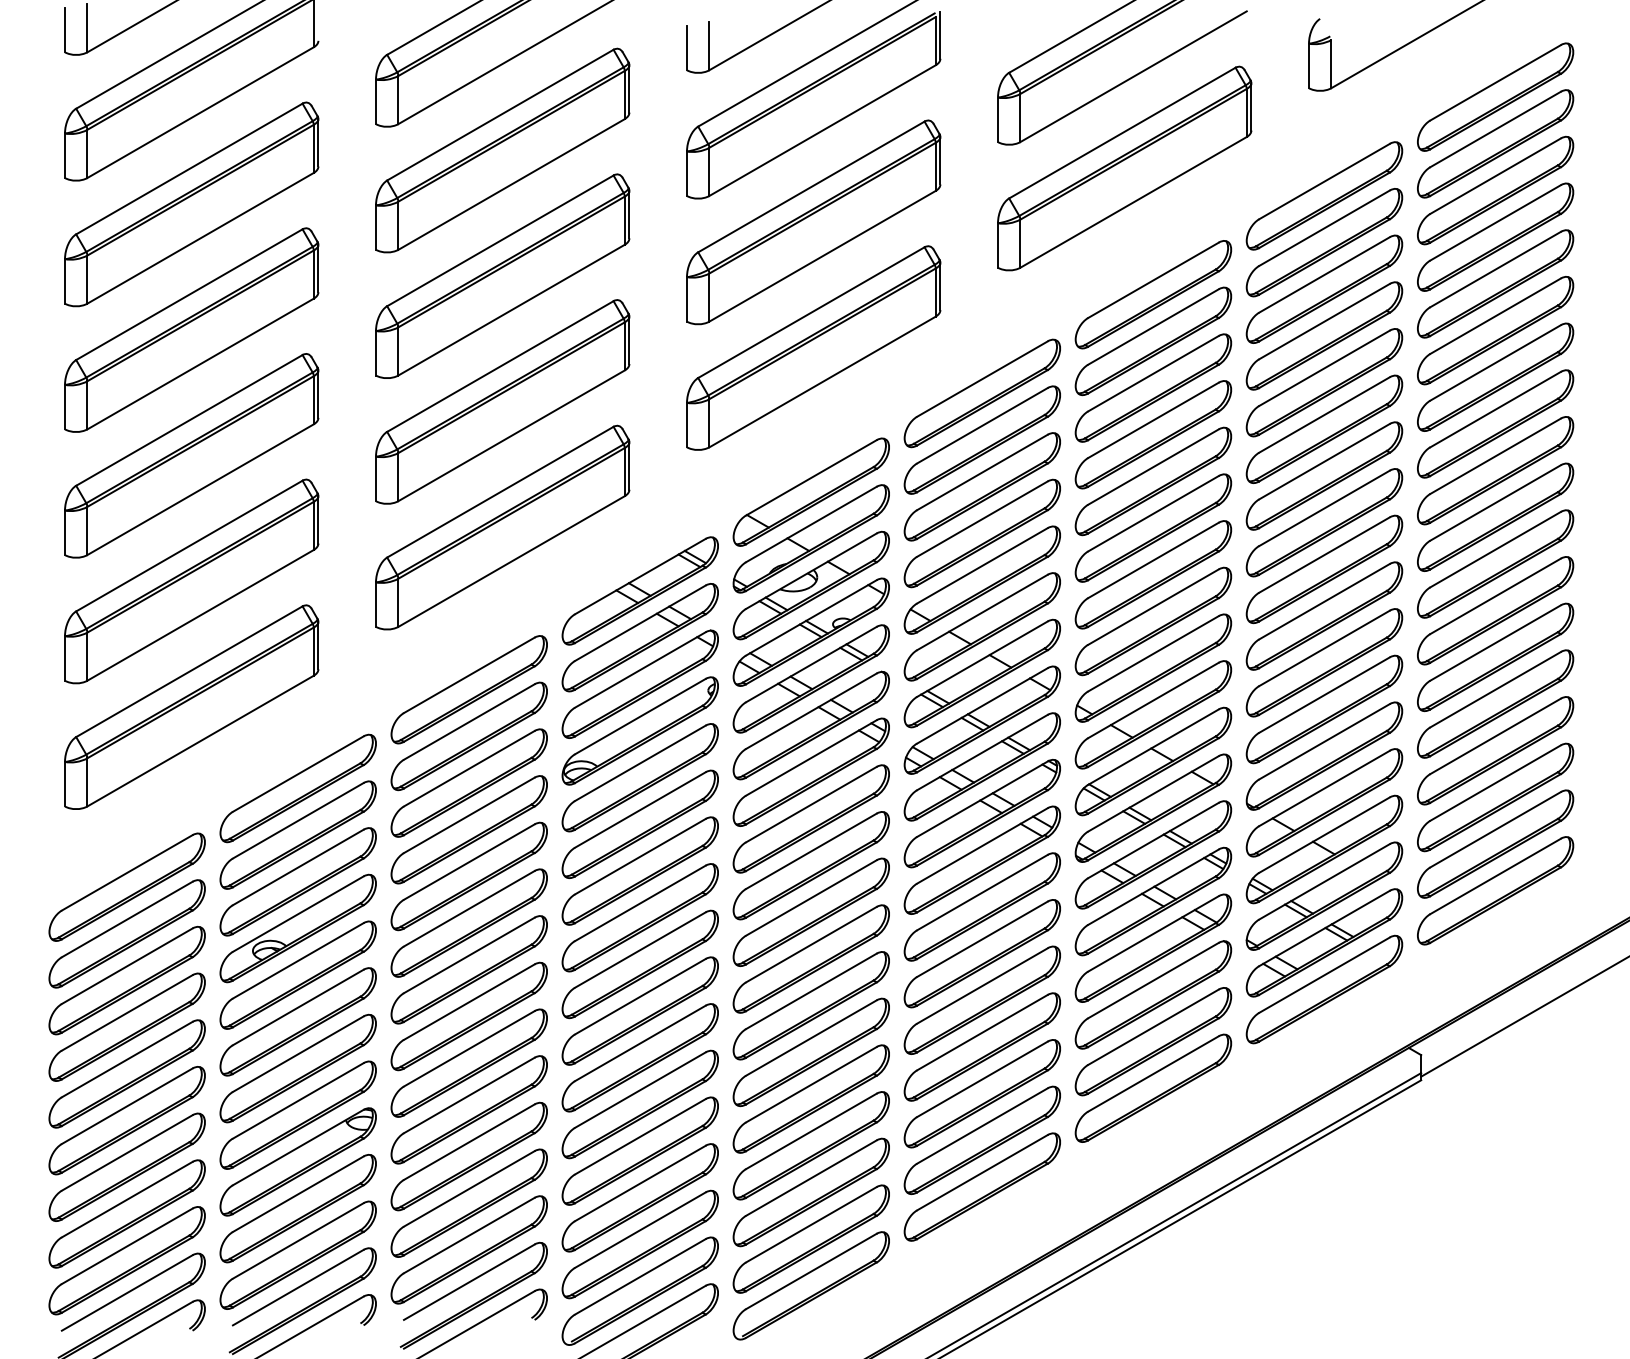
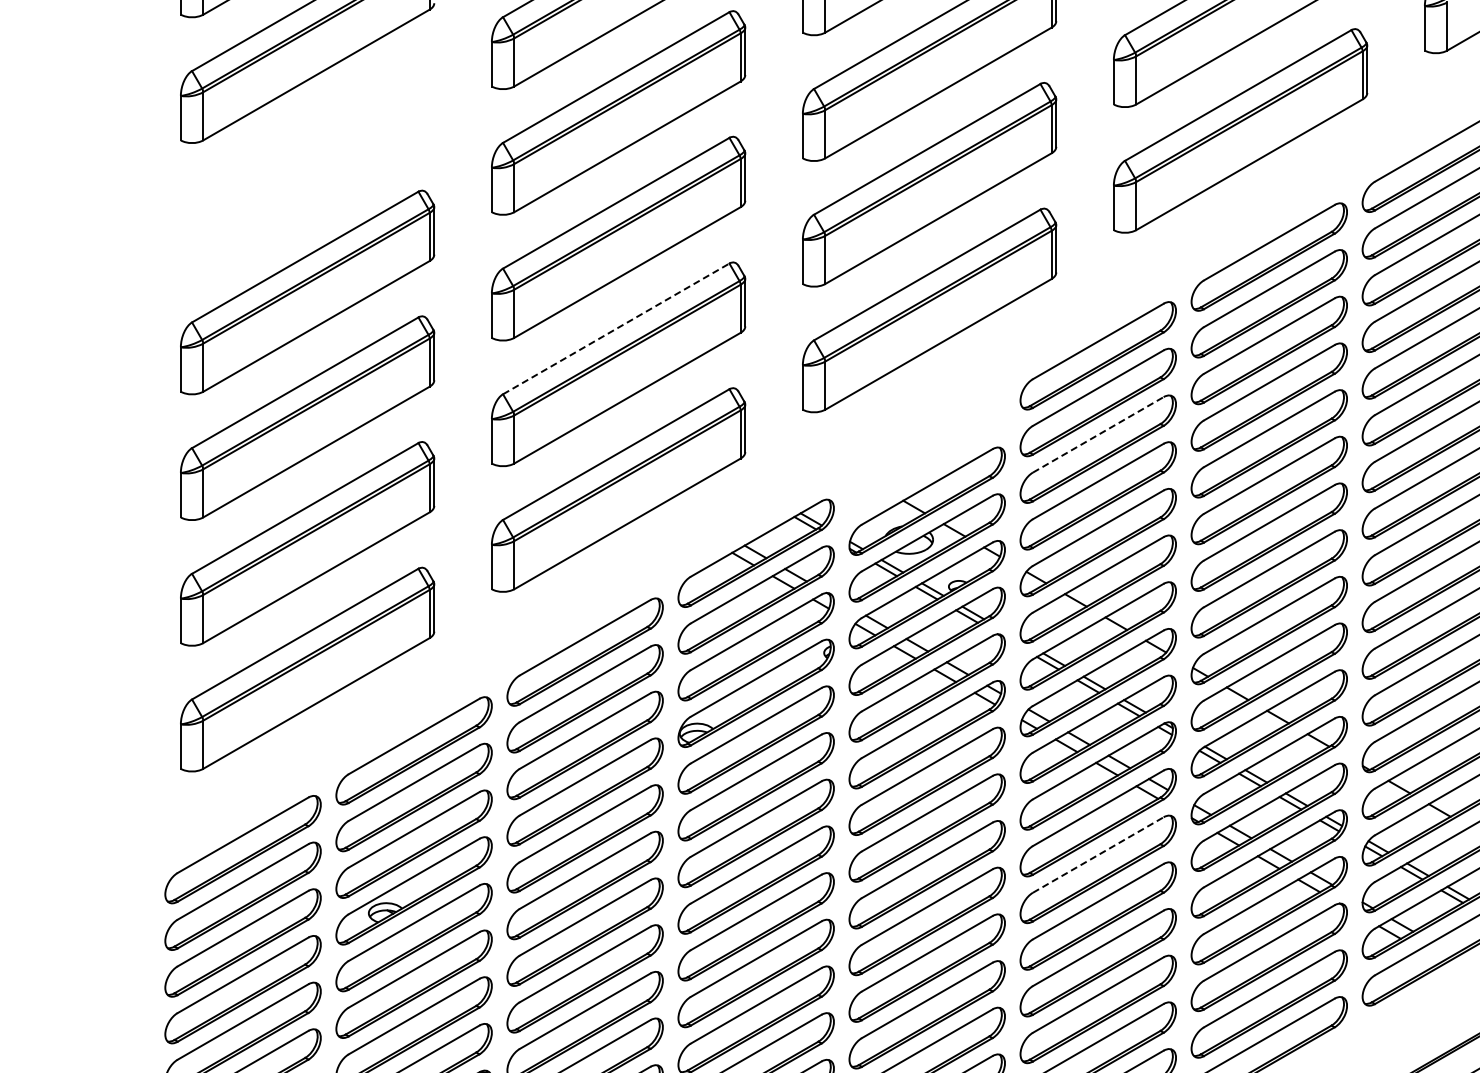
part: (191, 204) -> (307, 166), removed
line: (500, 366) -> (616, 328), solid -> dashed
line: (982, 472) -> (1098, 434), solid -> dashed
part: (810, 491) -> (926, 453), removed
line: (982, 892) -> (1098, 854), solid -> dashed

